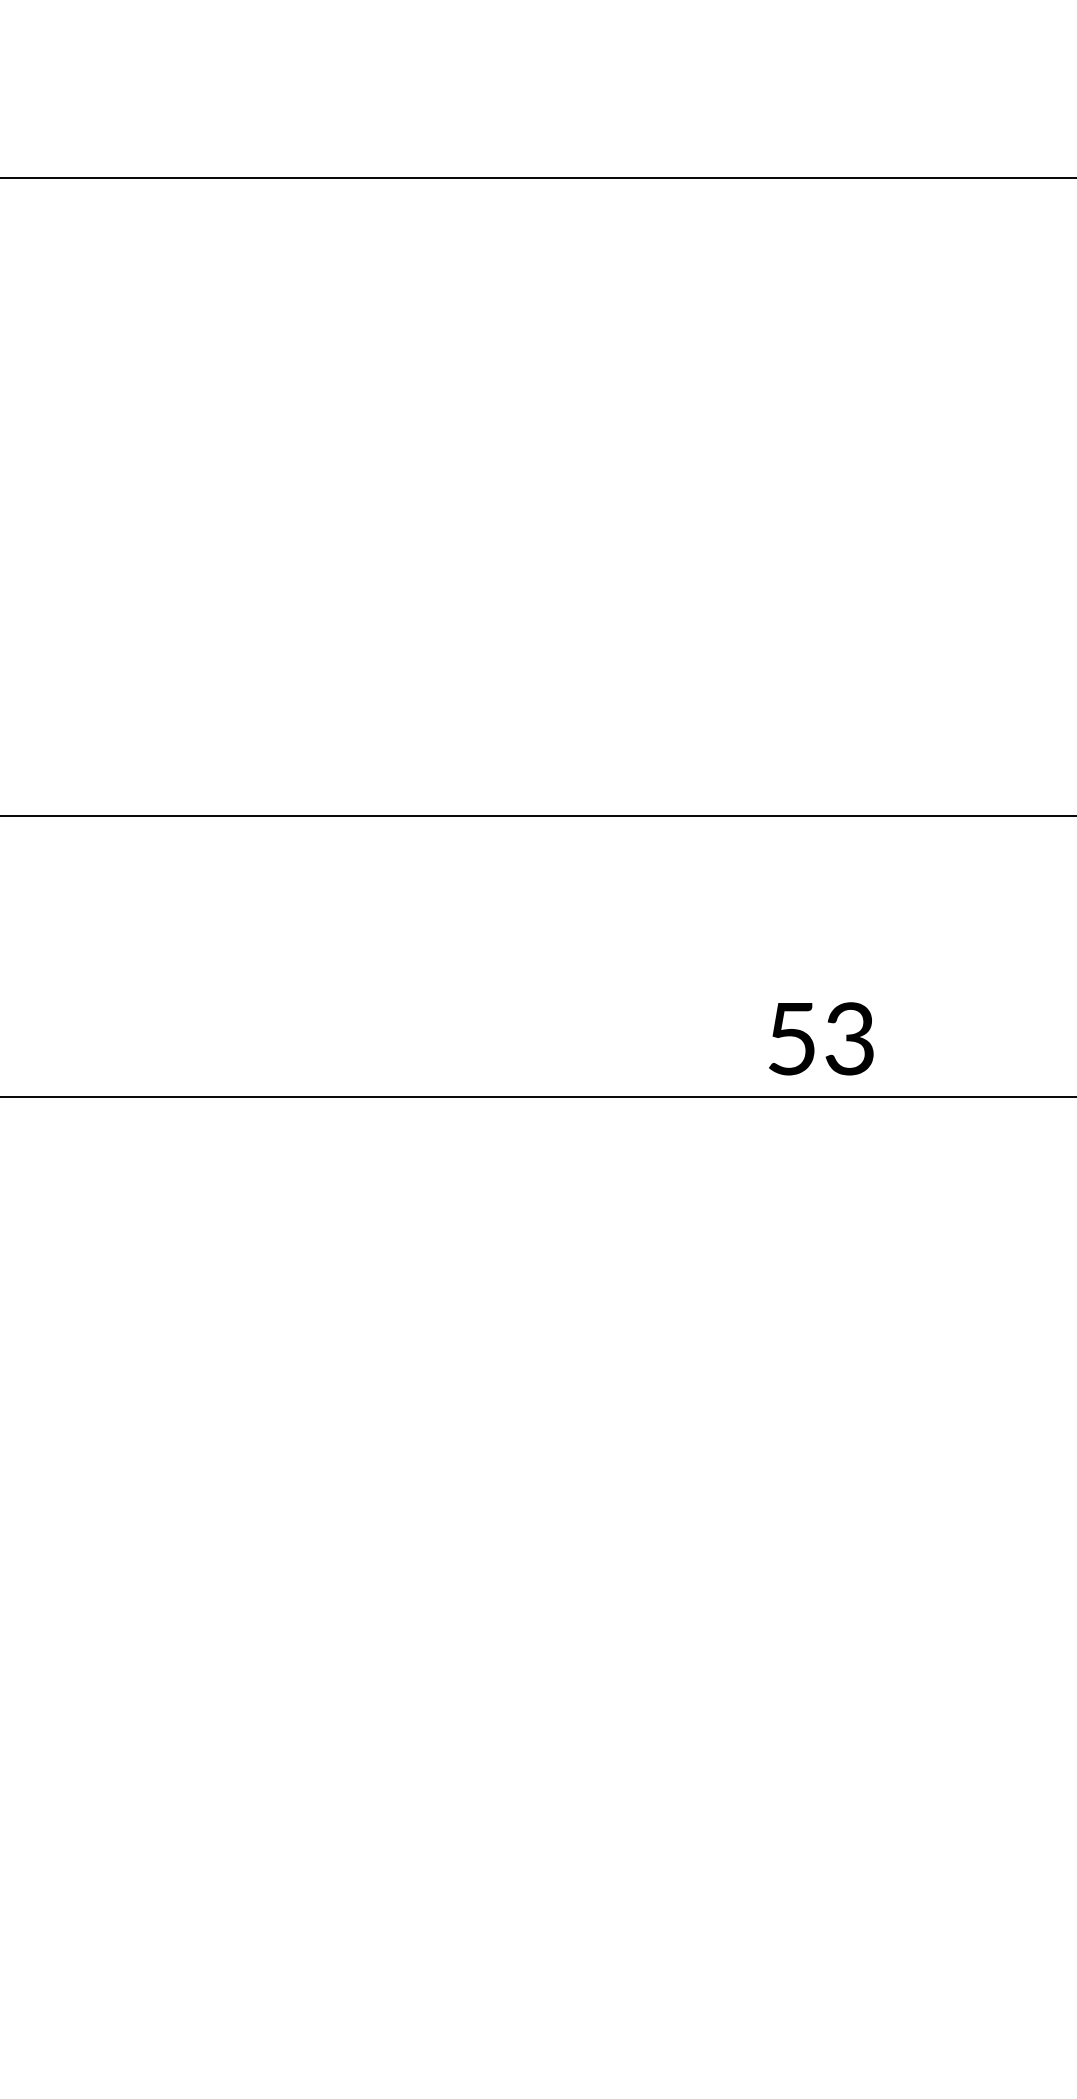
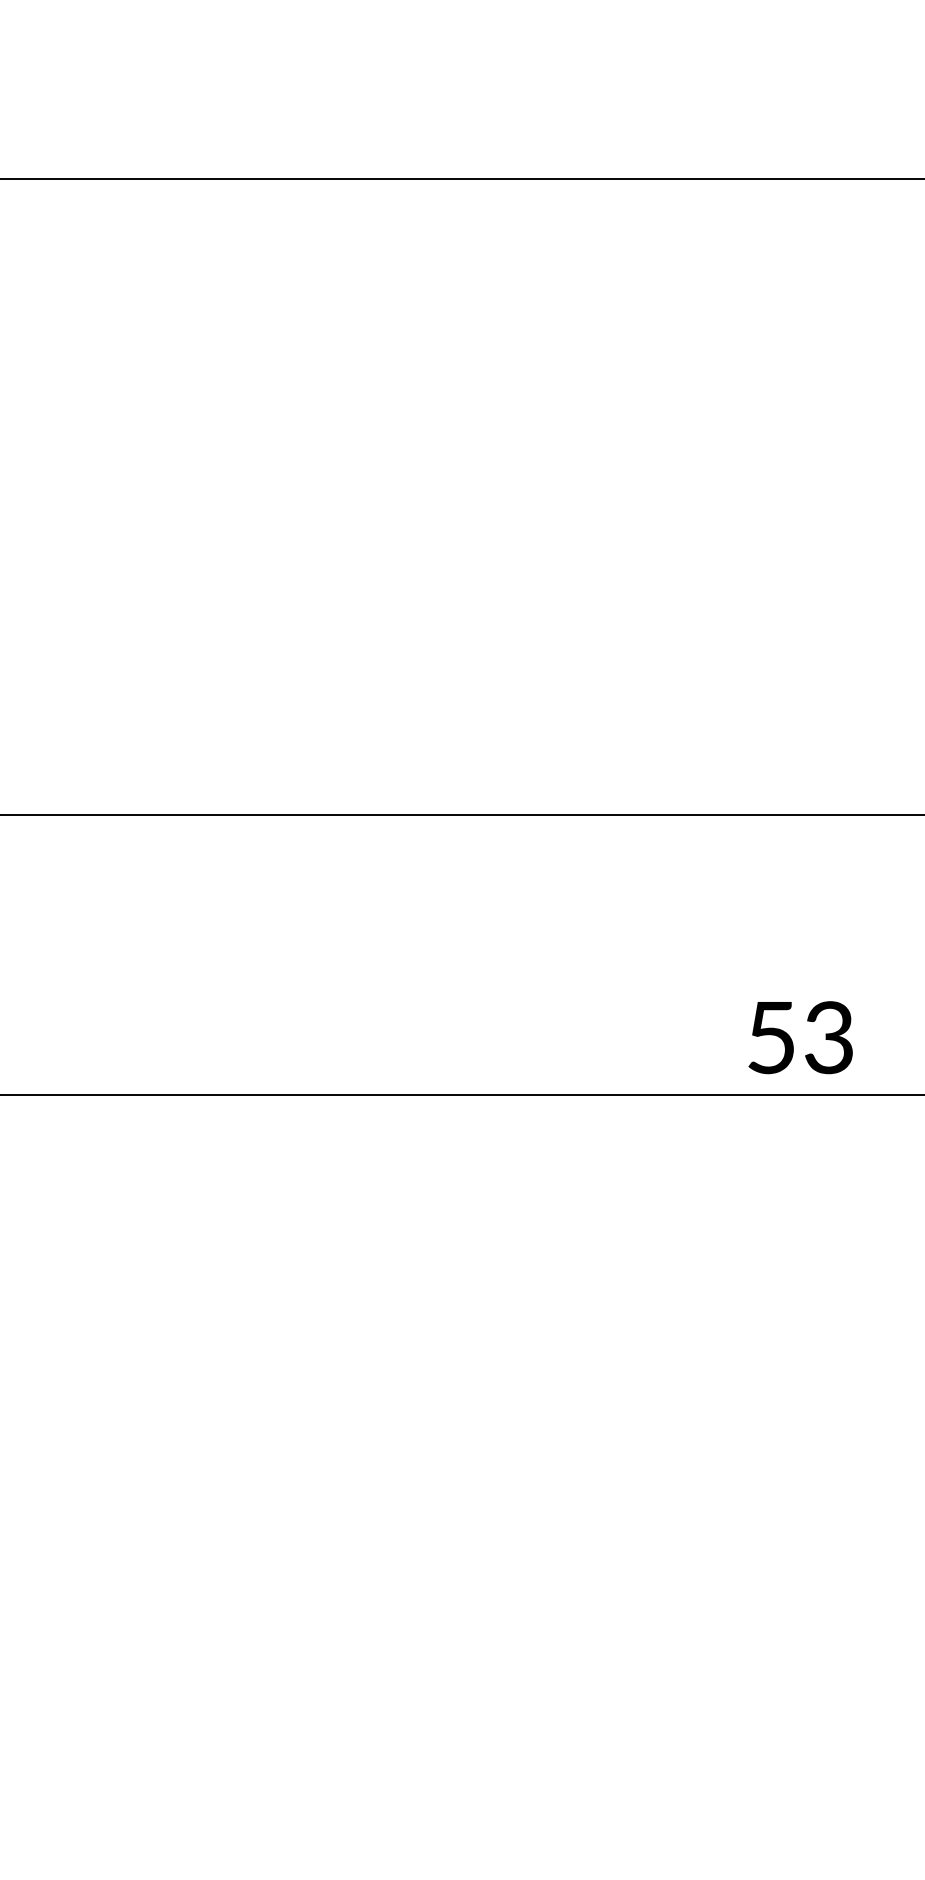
text: (821, 1038) -> (800, 1037), moved

